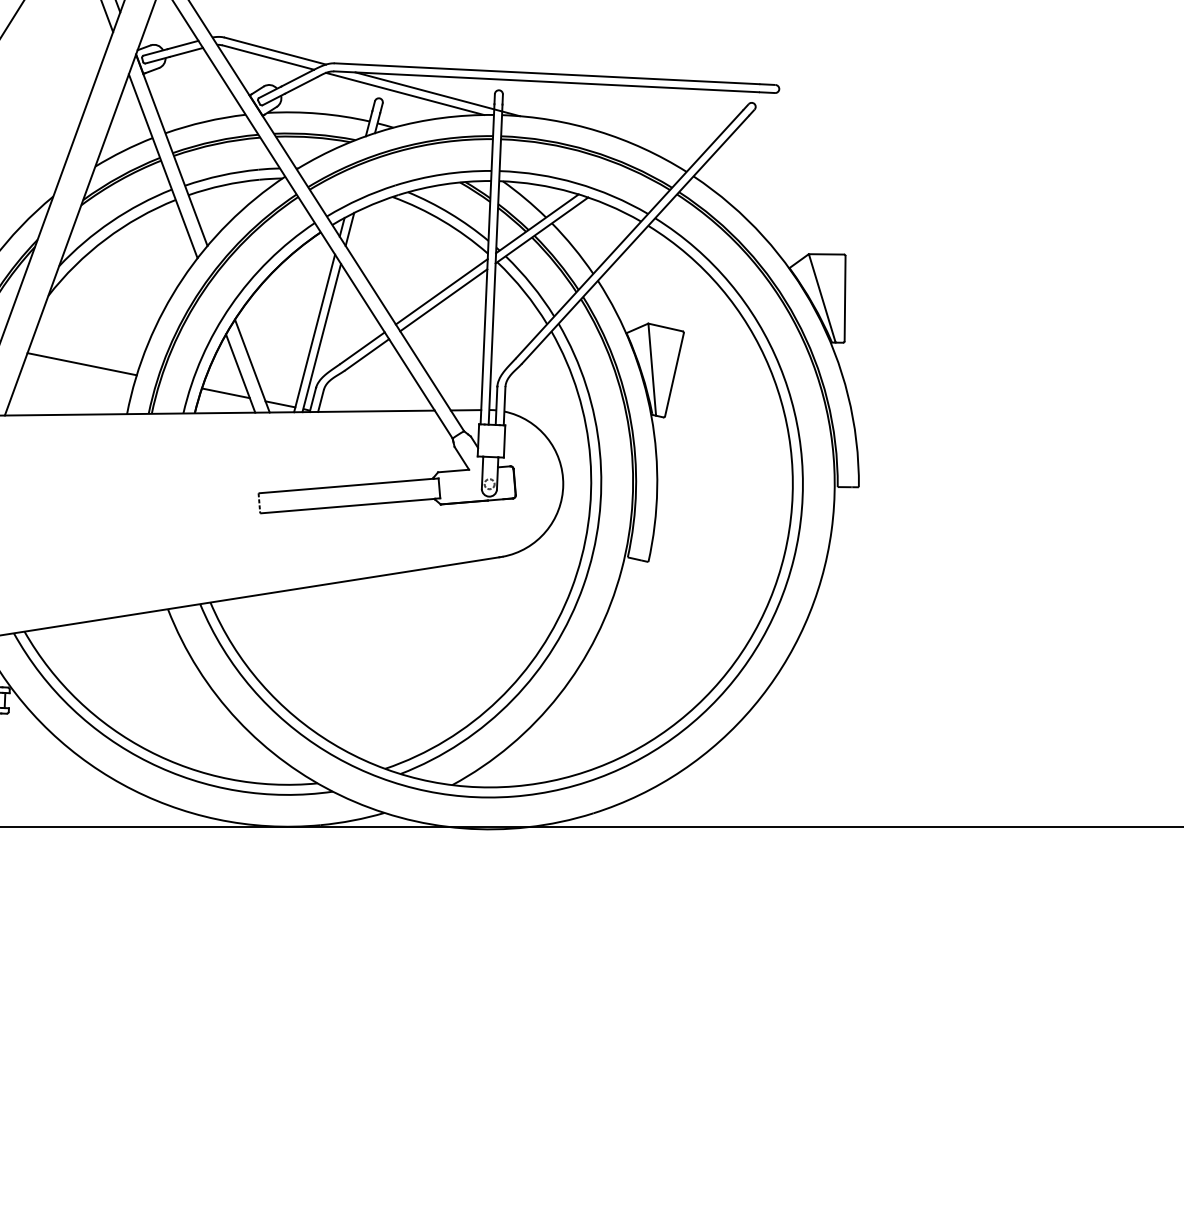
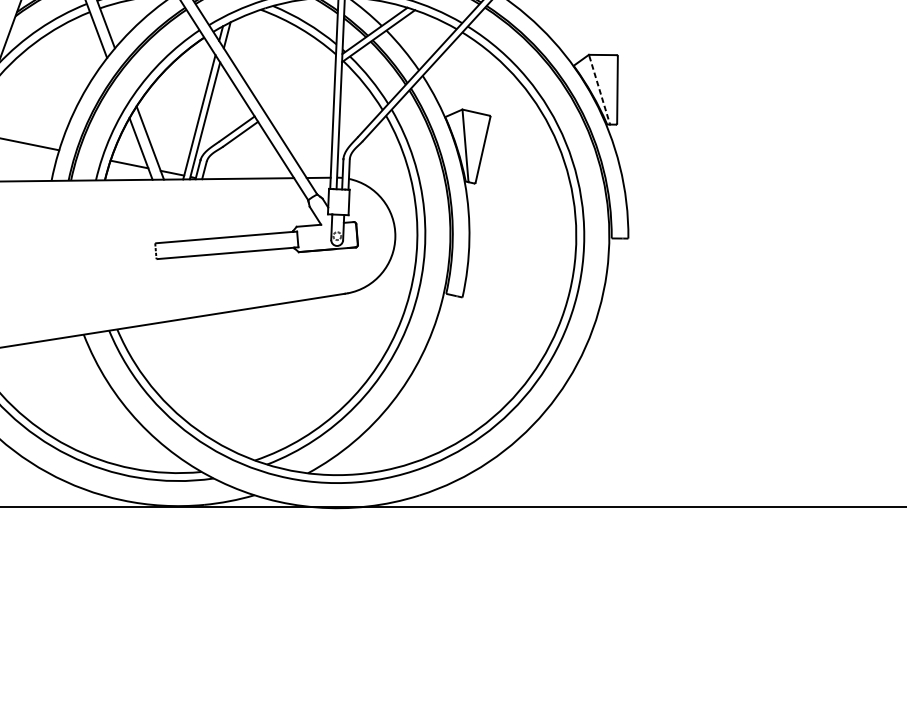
line: (441, 291) -> (299, 84), removed
line: (822, 298) -> (599, 89), solid -> dashed
line: (443, 300) -> (300, 91), removed

